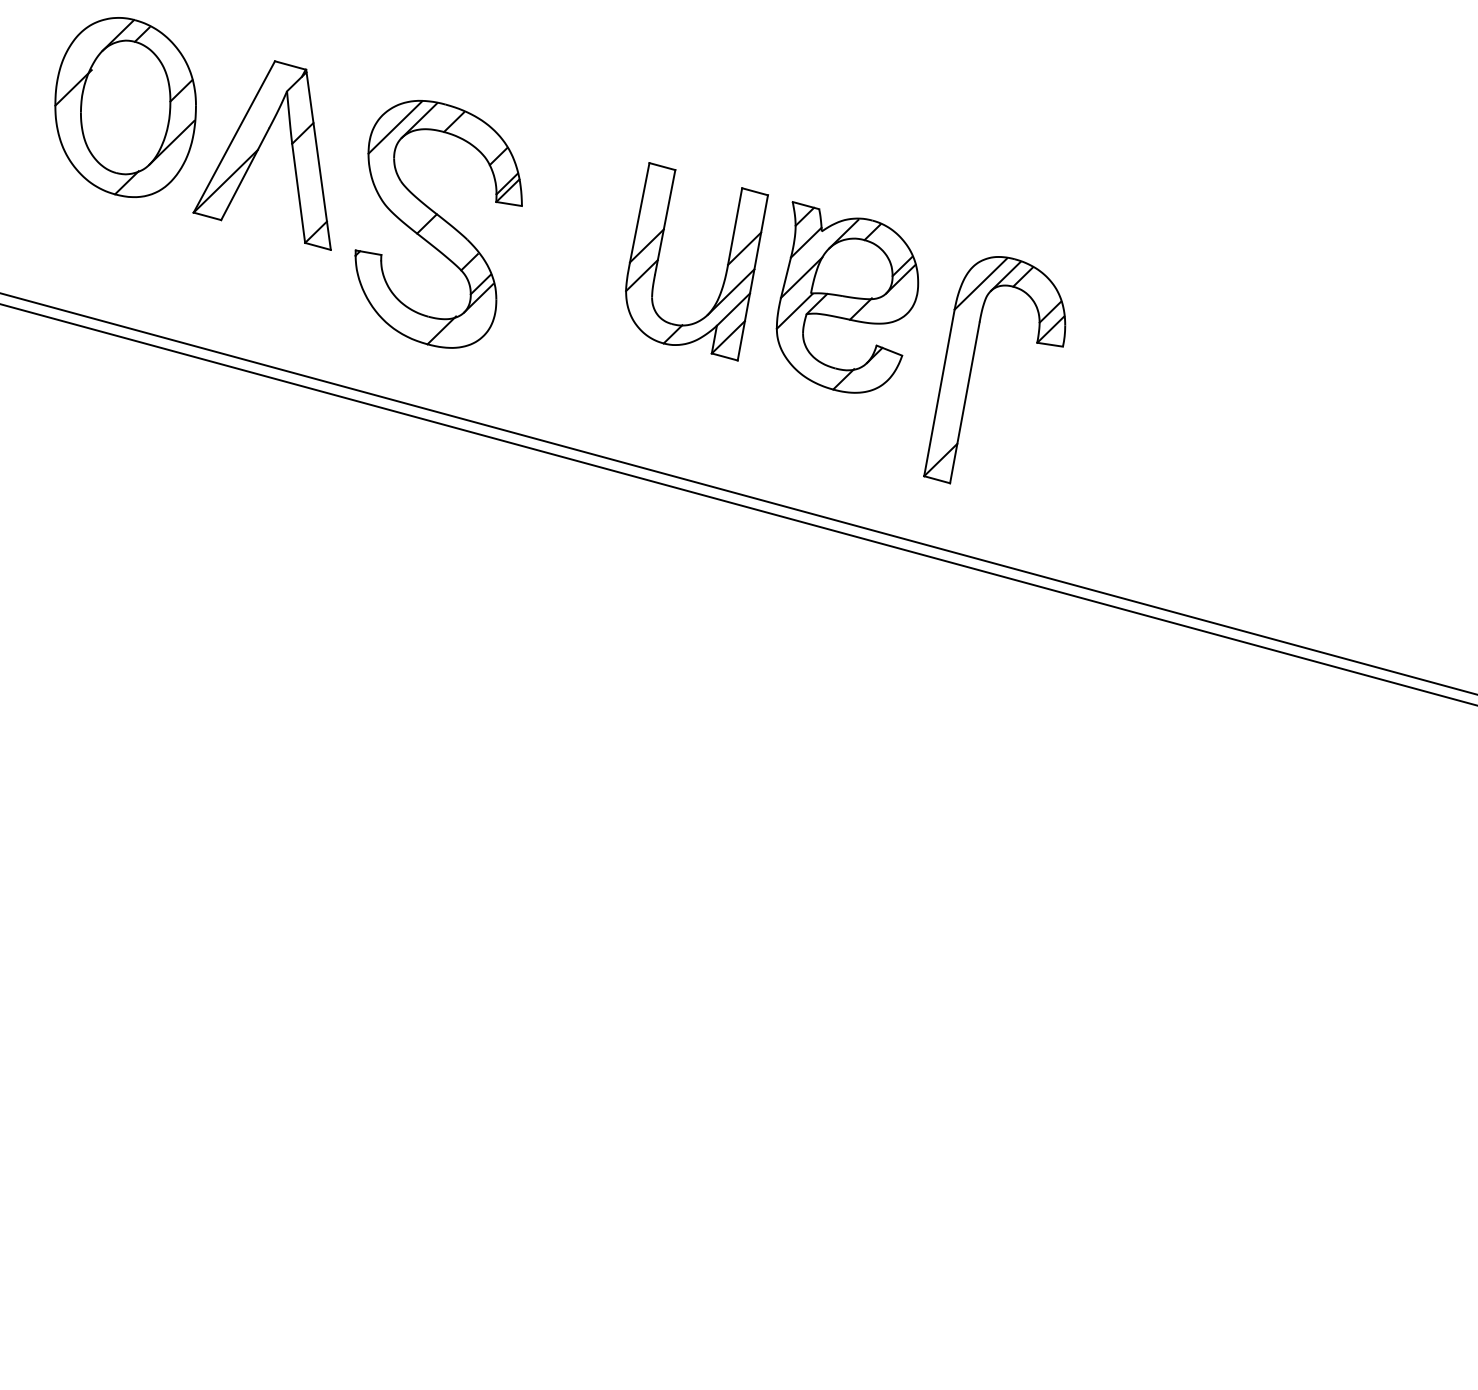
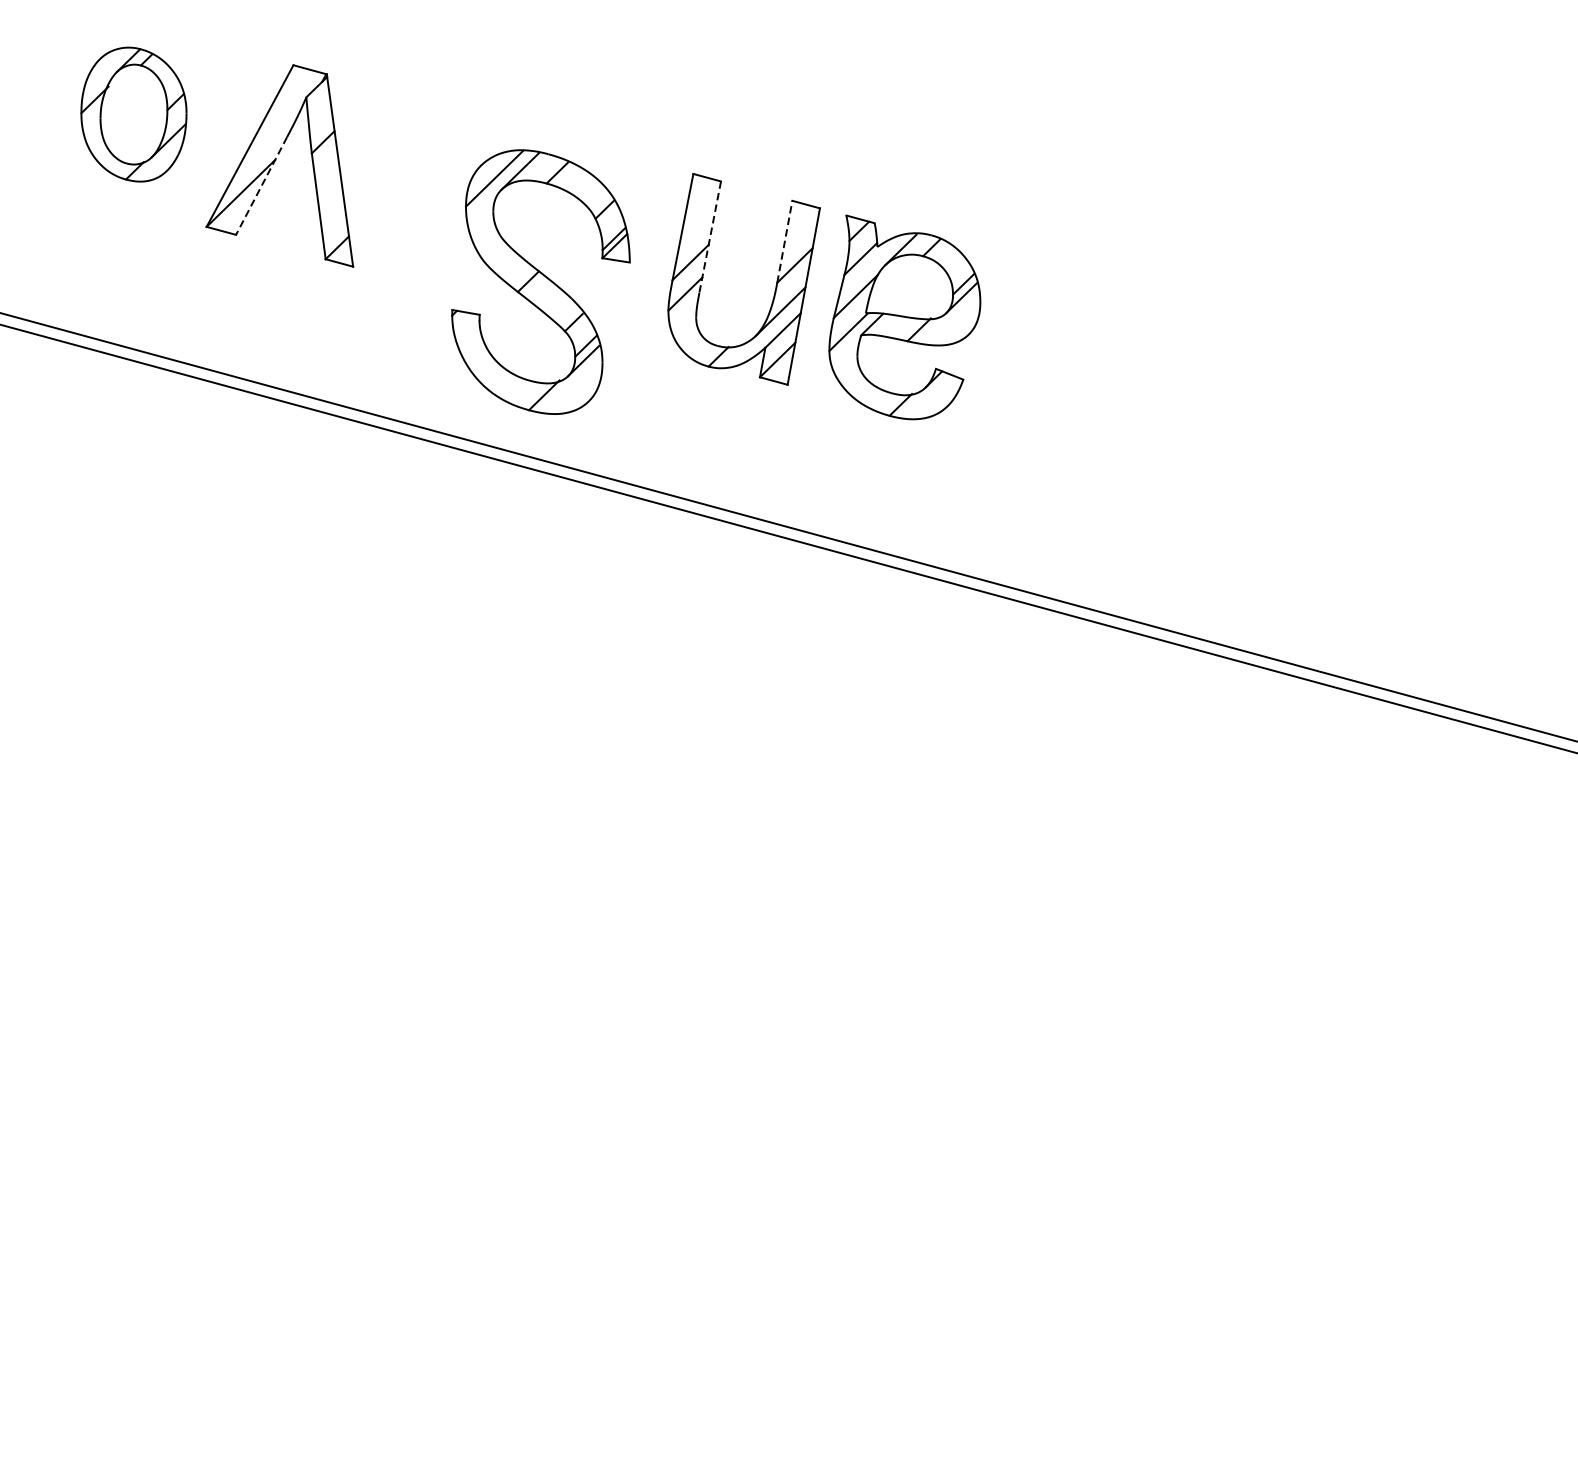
part: (125, 107) -> (133, 114), size x0.7
line: (245, 174) -> (261, 186), solid -> dashed
line: (665, 222) -> (710, 237), solid -> dashed
part: (438, 224) -> (540, 282), moved
line: (735, 226) -> (785, 241), solid -> dashed
part: (972, 368) -> (1038, 393), removed

